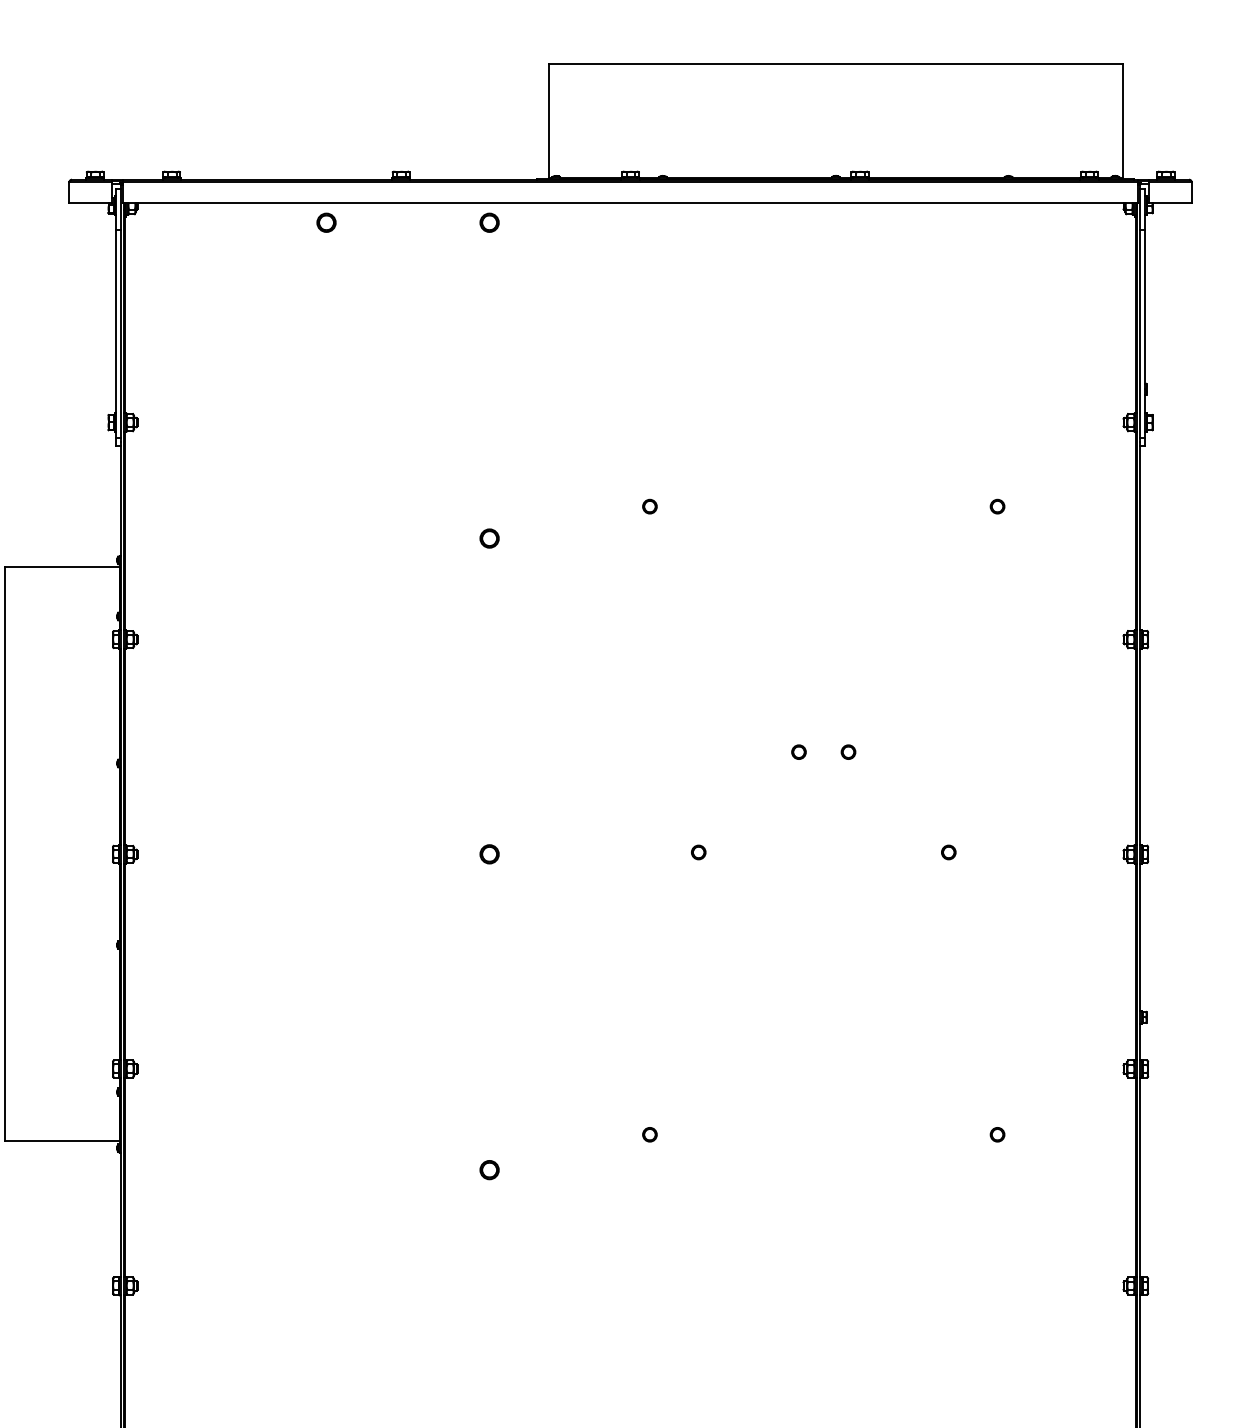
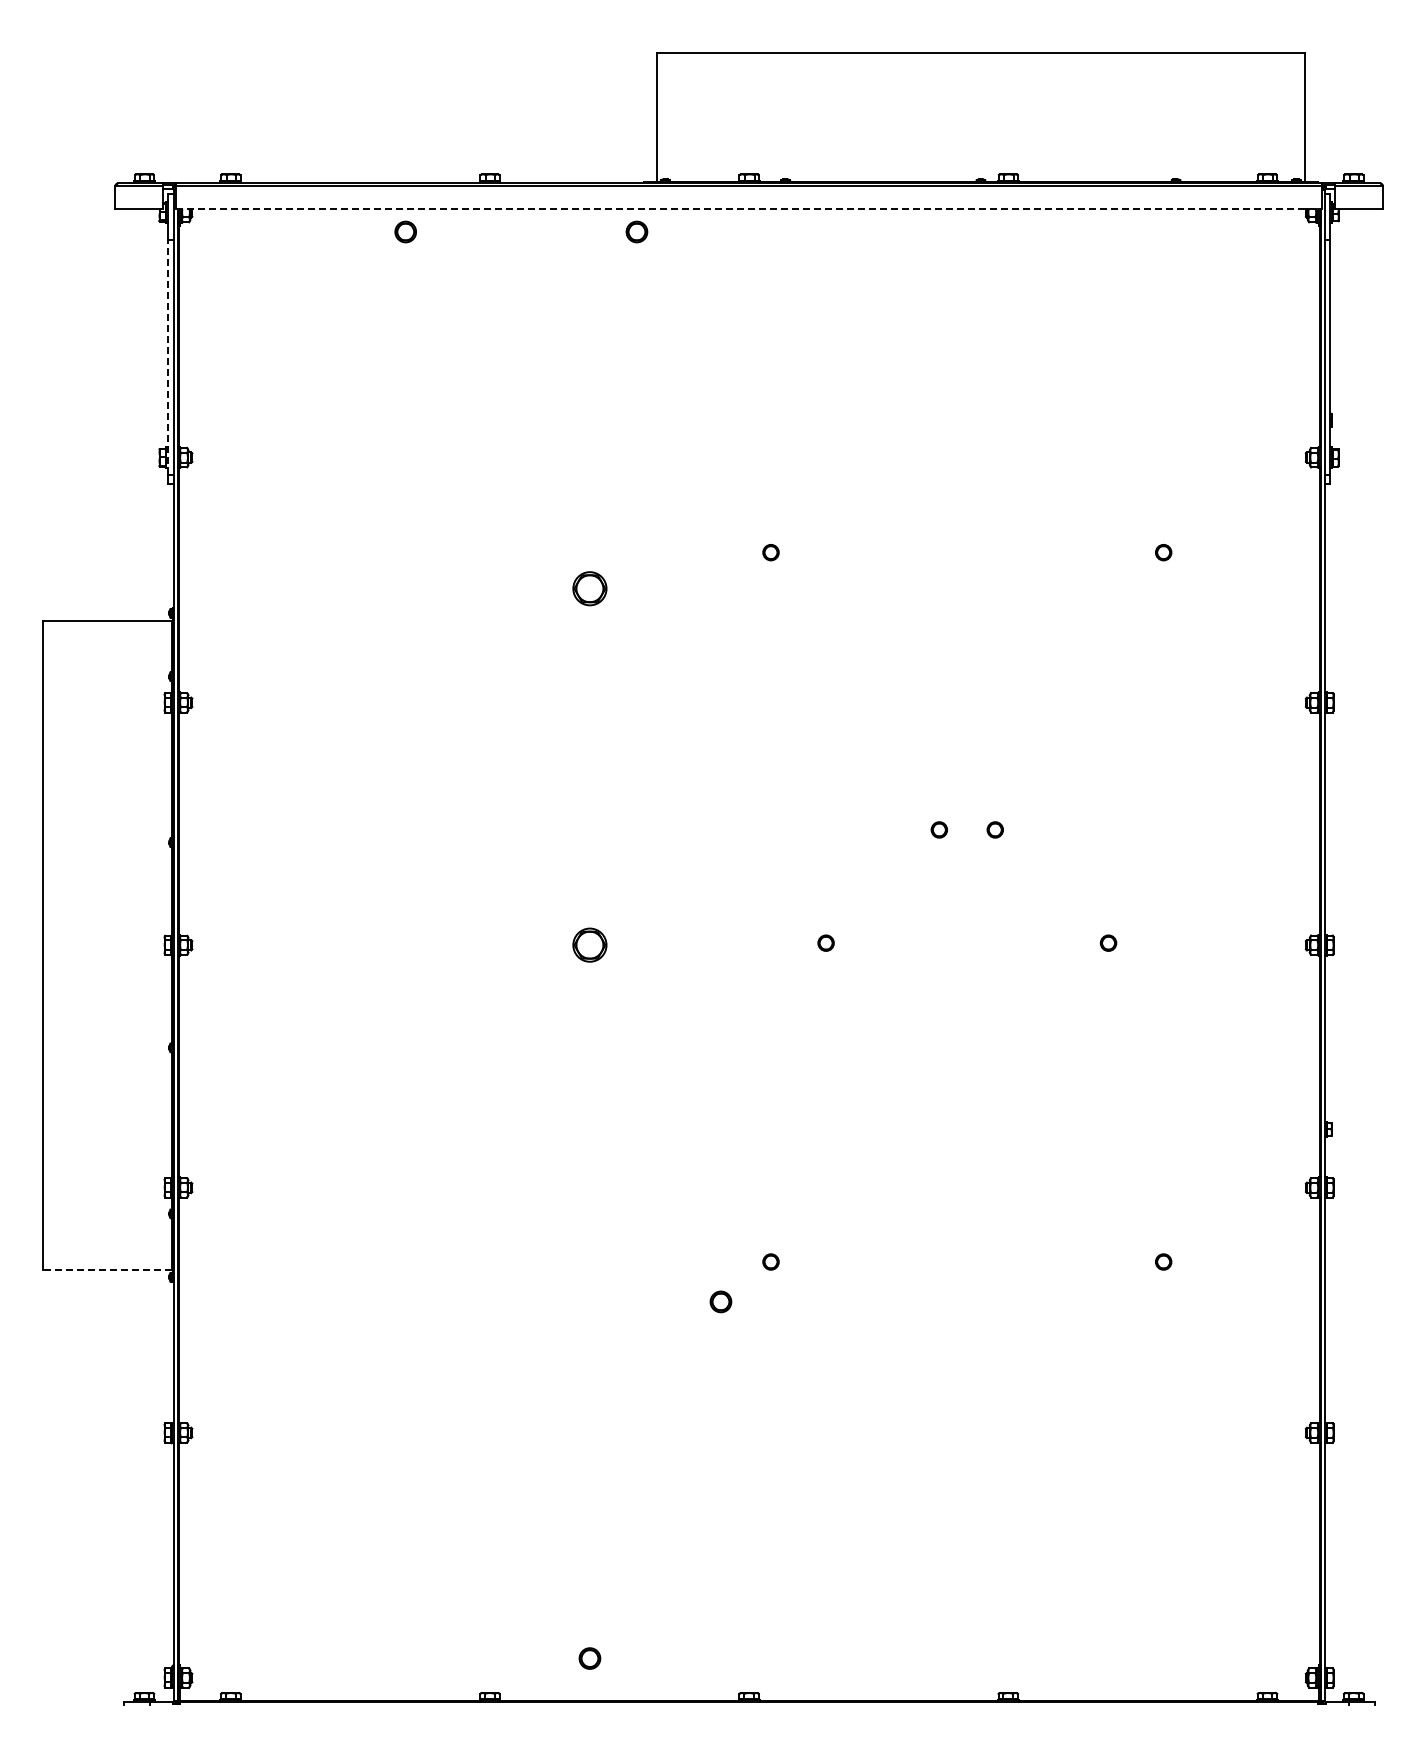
line: (630, 202) -> (749, 209), solid -> dashed
part: (489, 222) -> (636, 231), moved
line: (116, 333) -> (168, 356), solid -> dashed
part: (489, 538) -> (589, 588), size x1.6
part: (489, 854) -> (589, 945), size x1.6
line: (62, 1141) -> (107, 1269), solid -> dashed
part: (489, 1169) -> (720, 1301), moved

